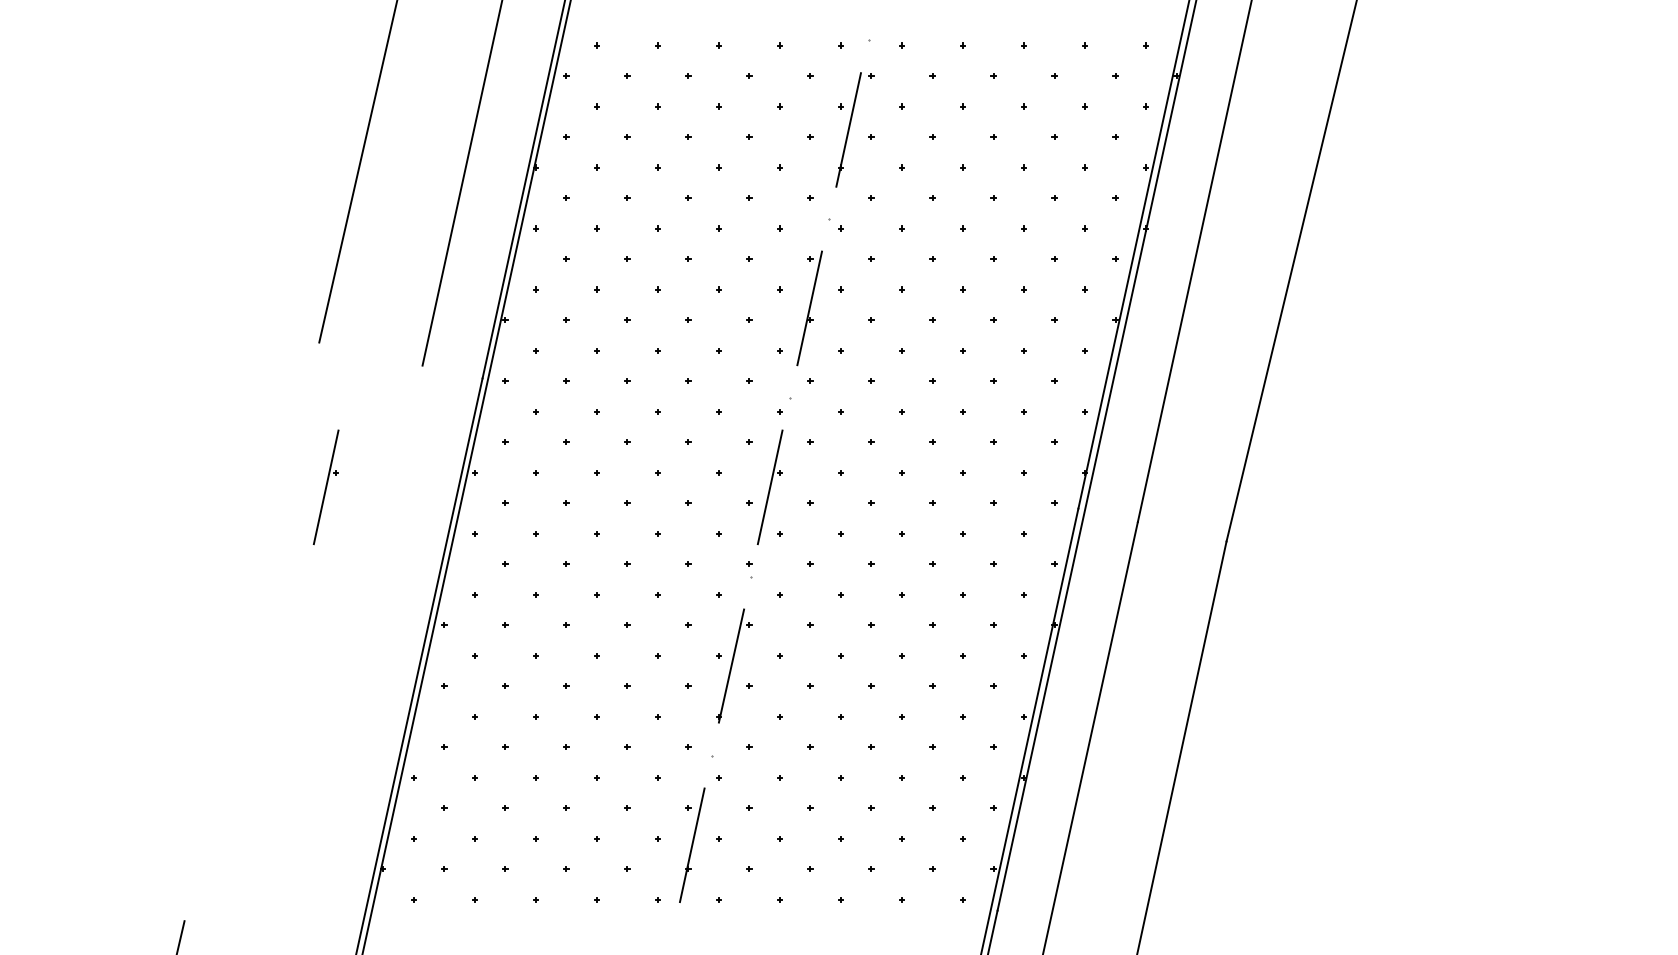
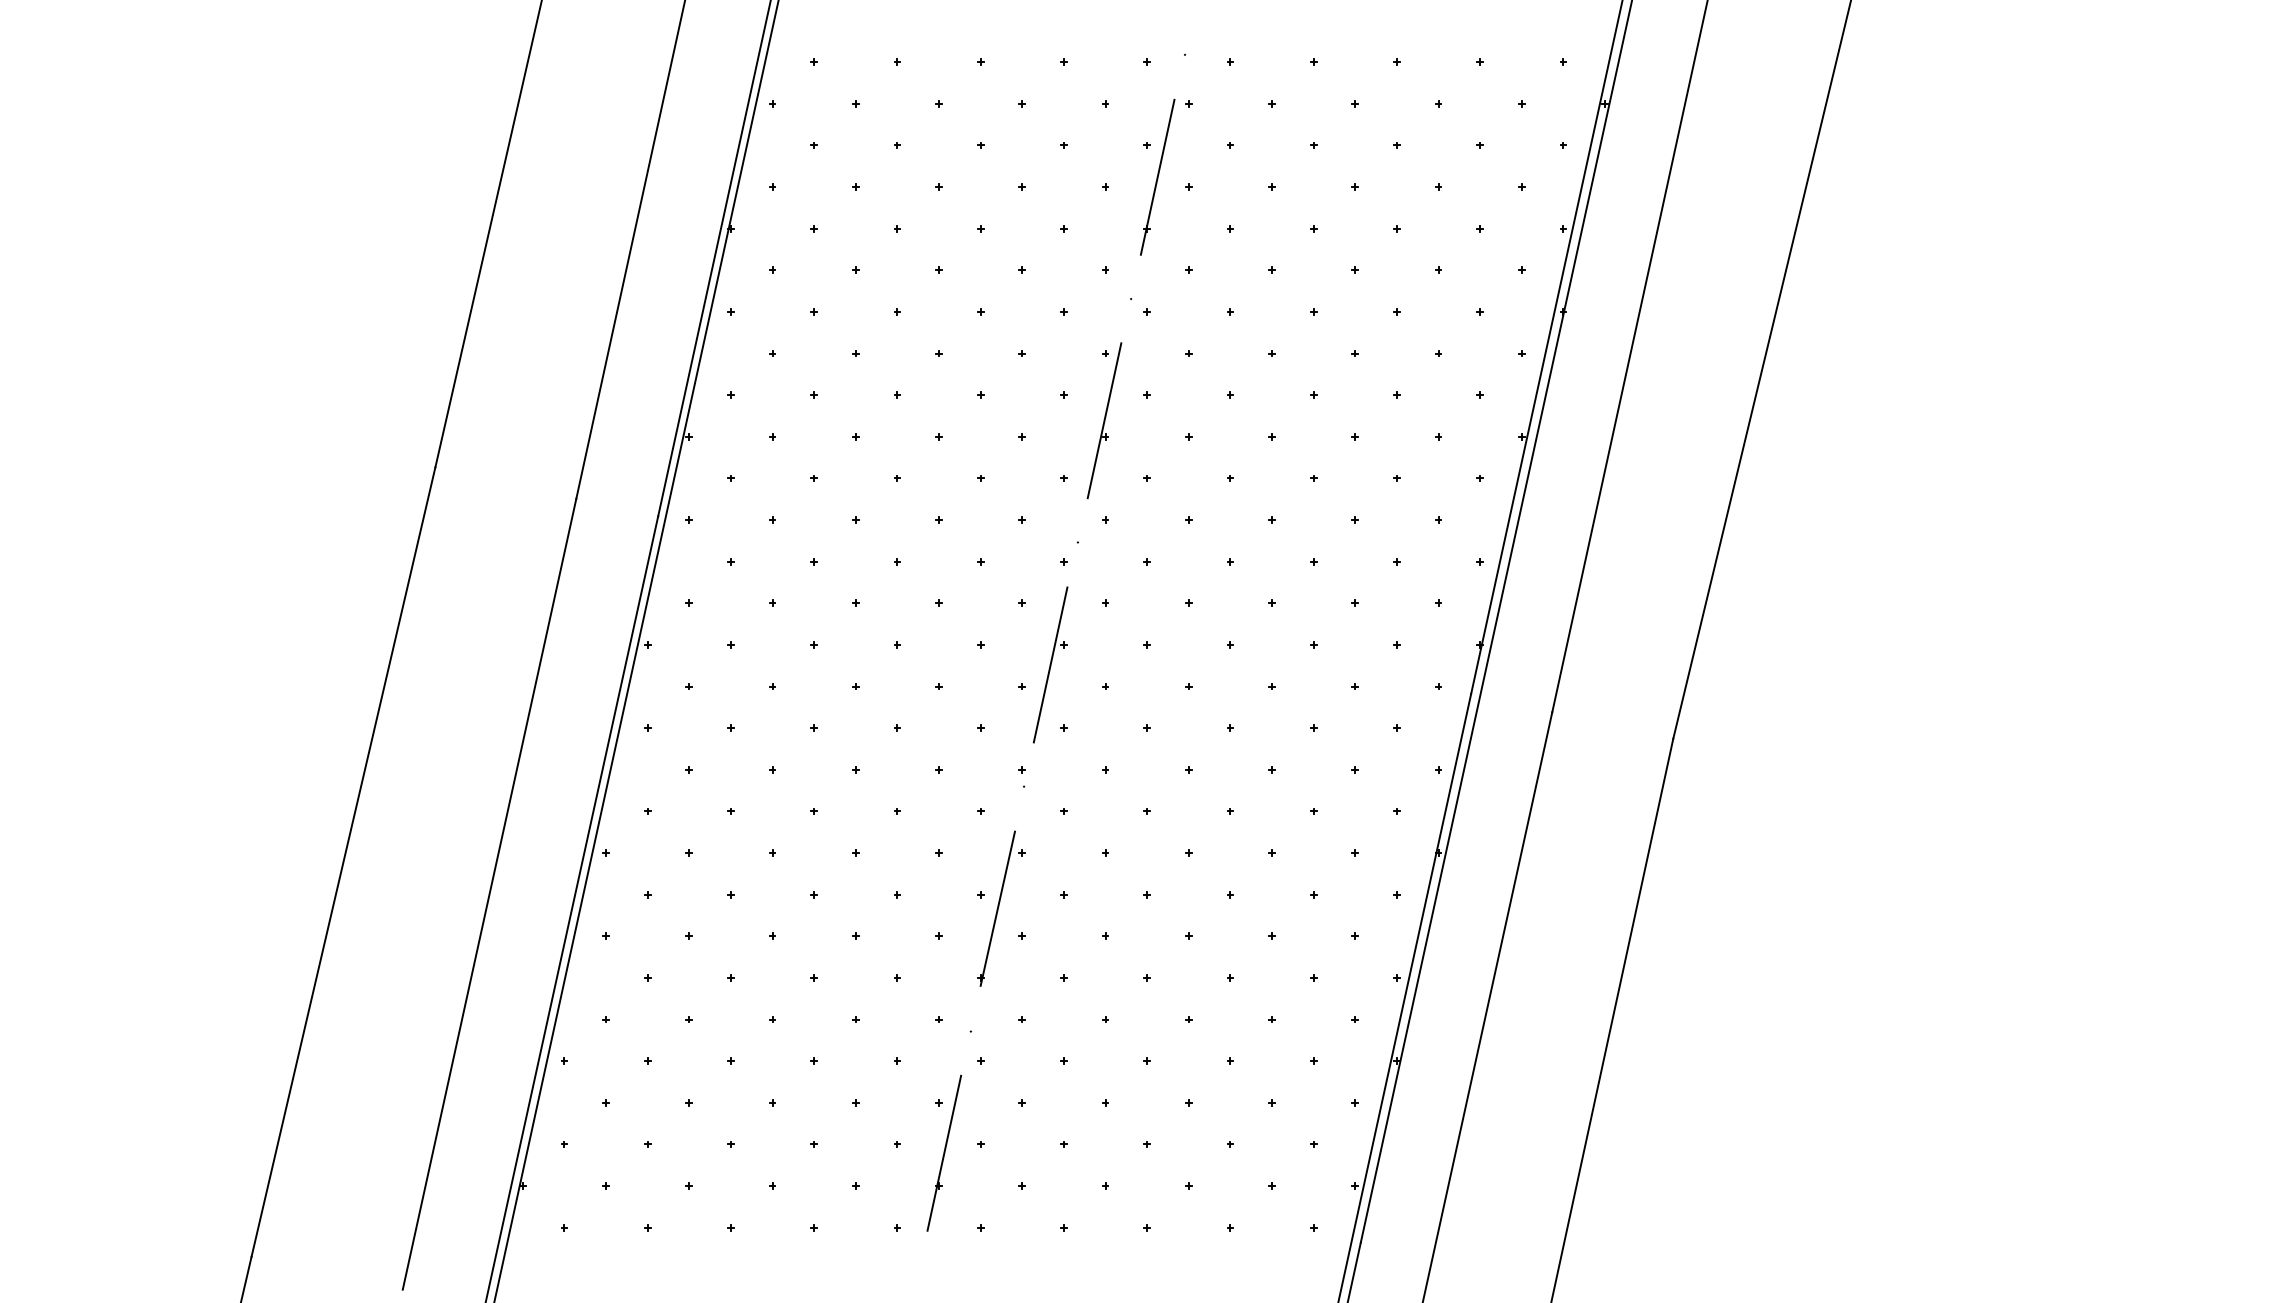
part: (325, 487) -> (443, 665), removed
line: (251, 631) -> (342, 861), added
line: (358, 655) -> (488, 894), added

